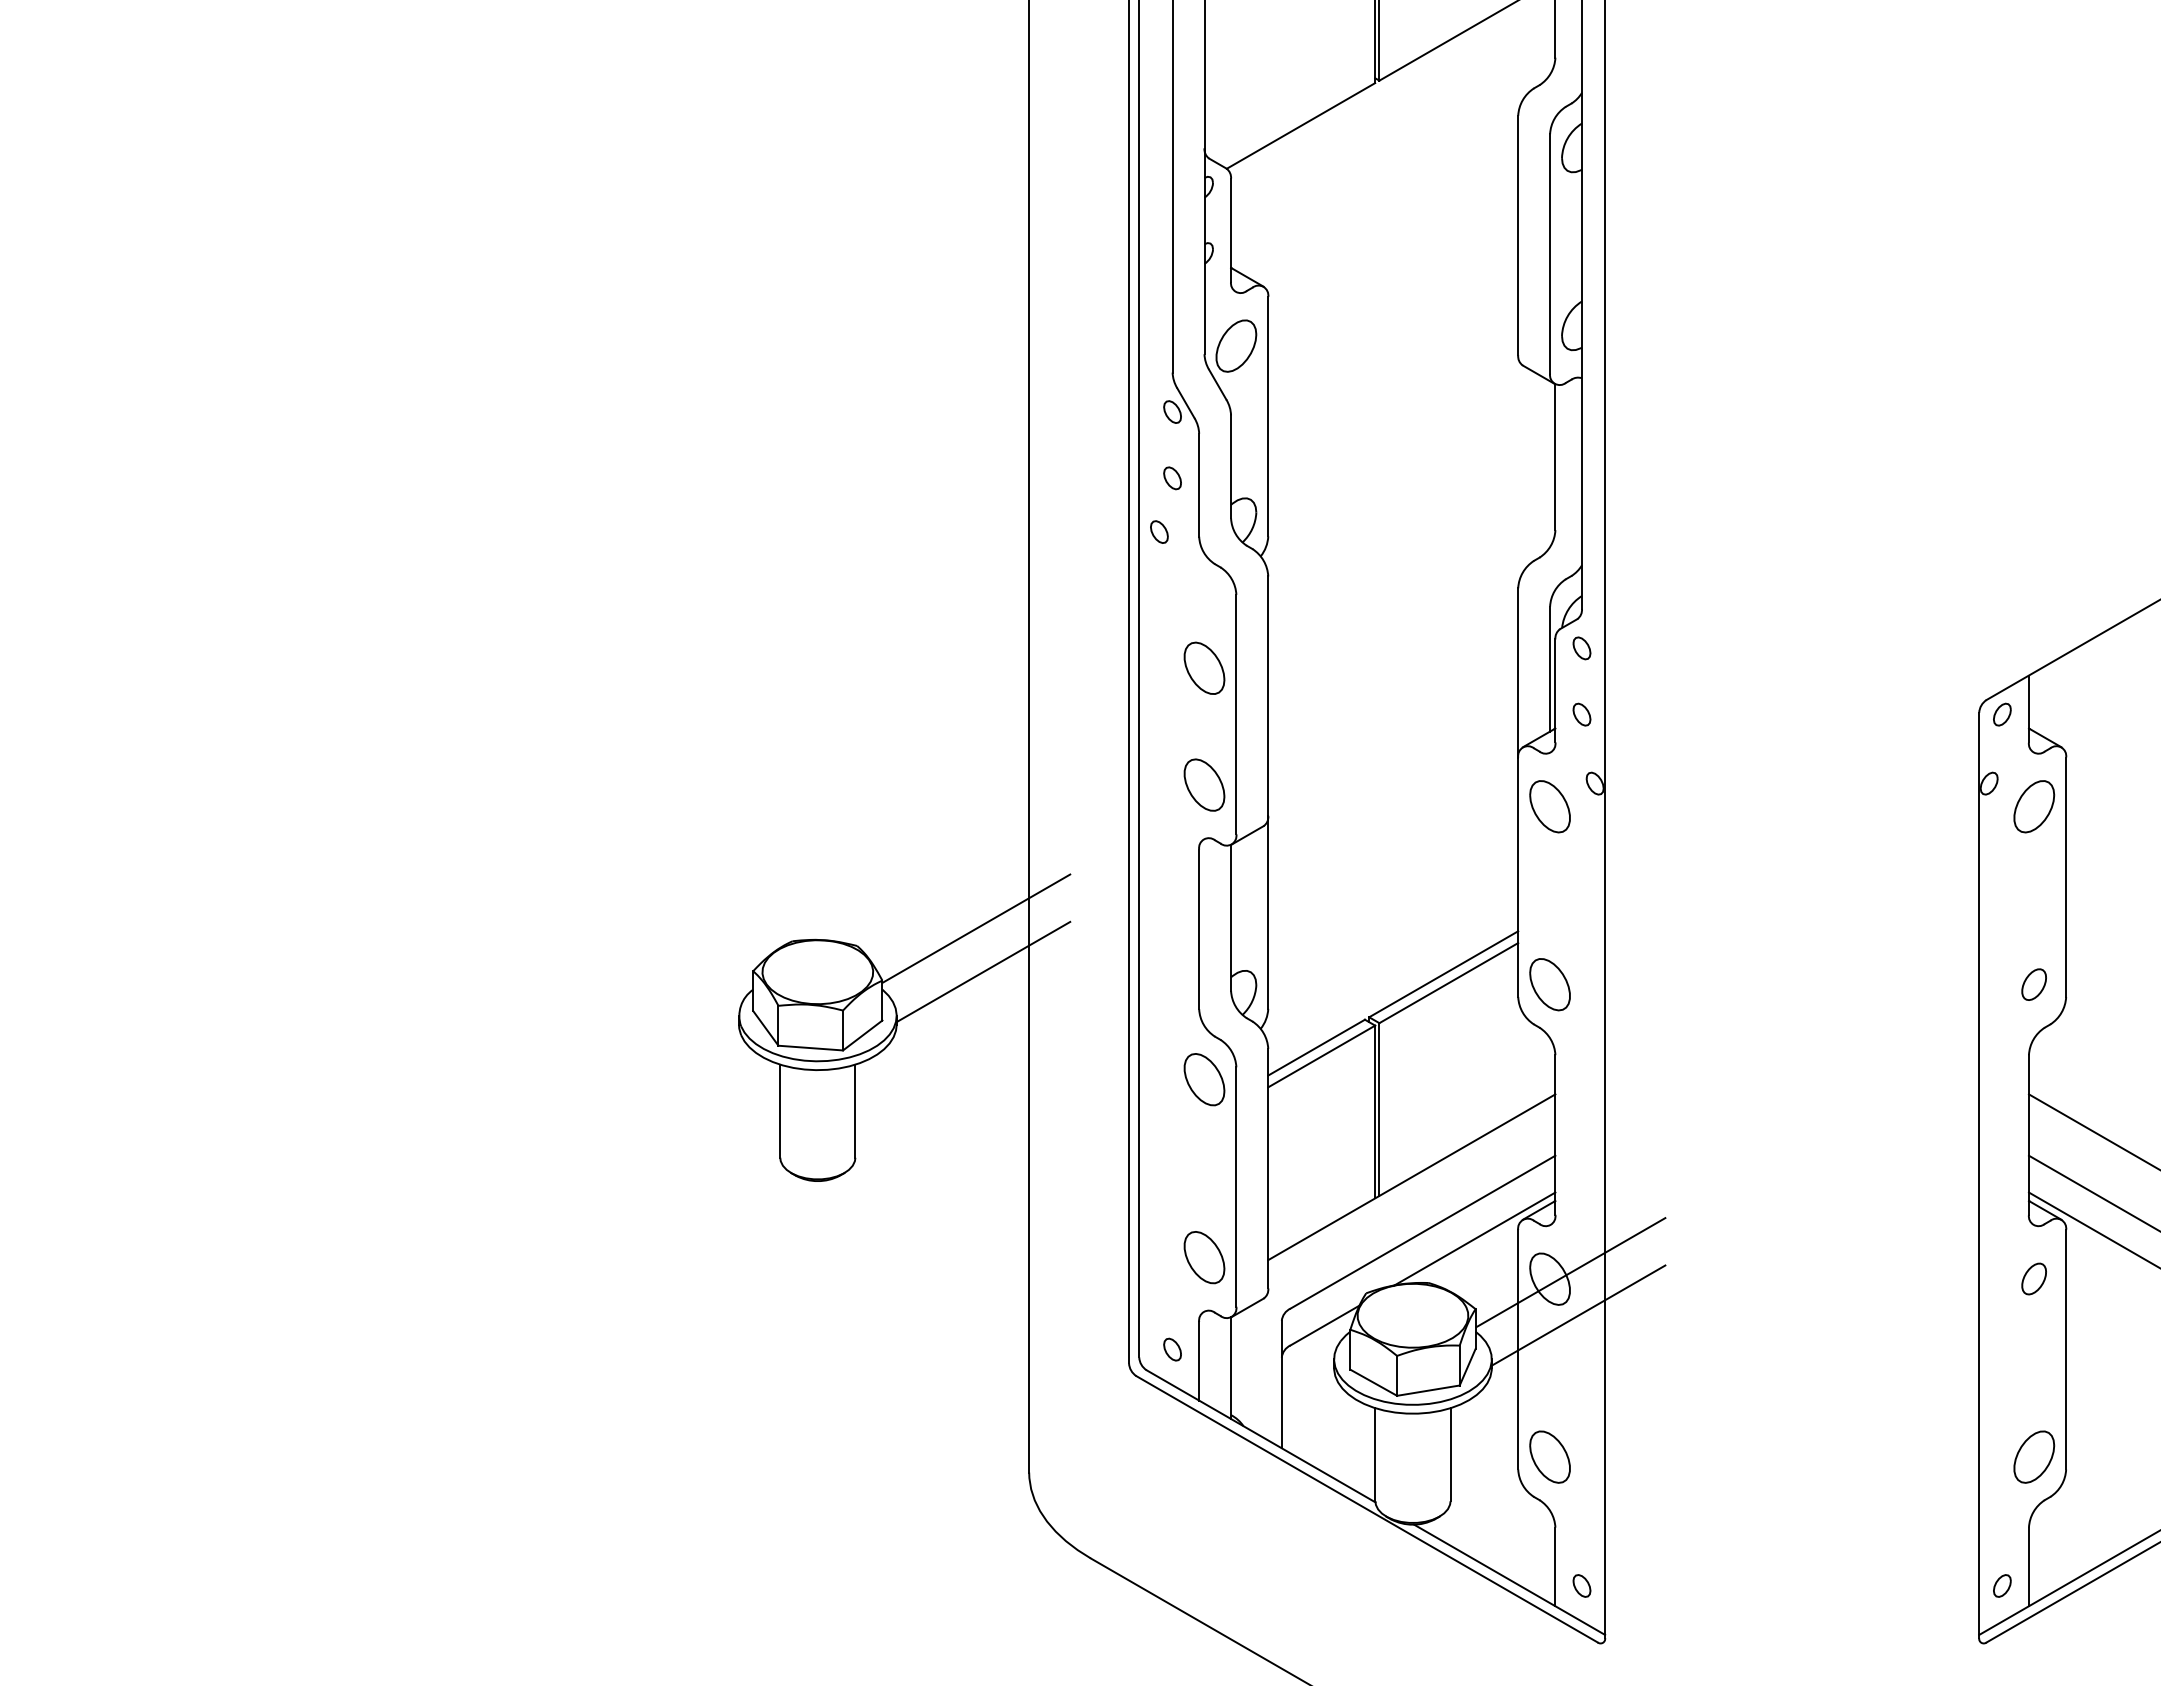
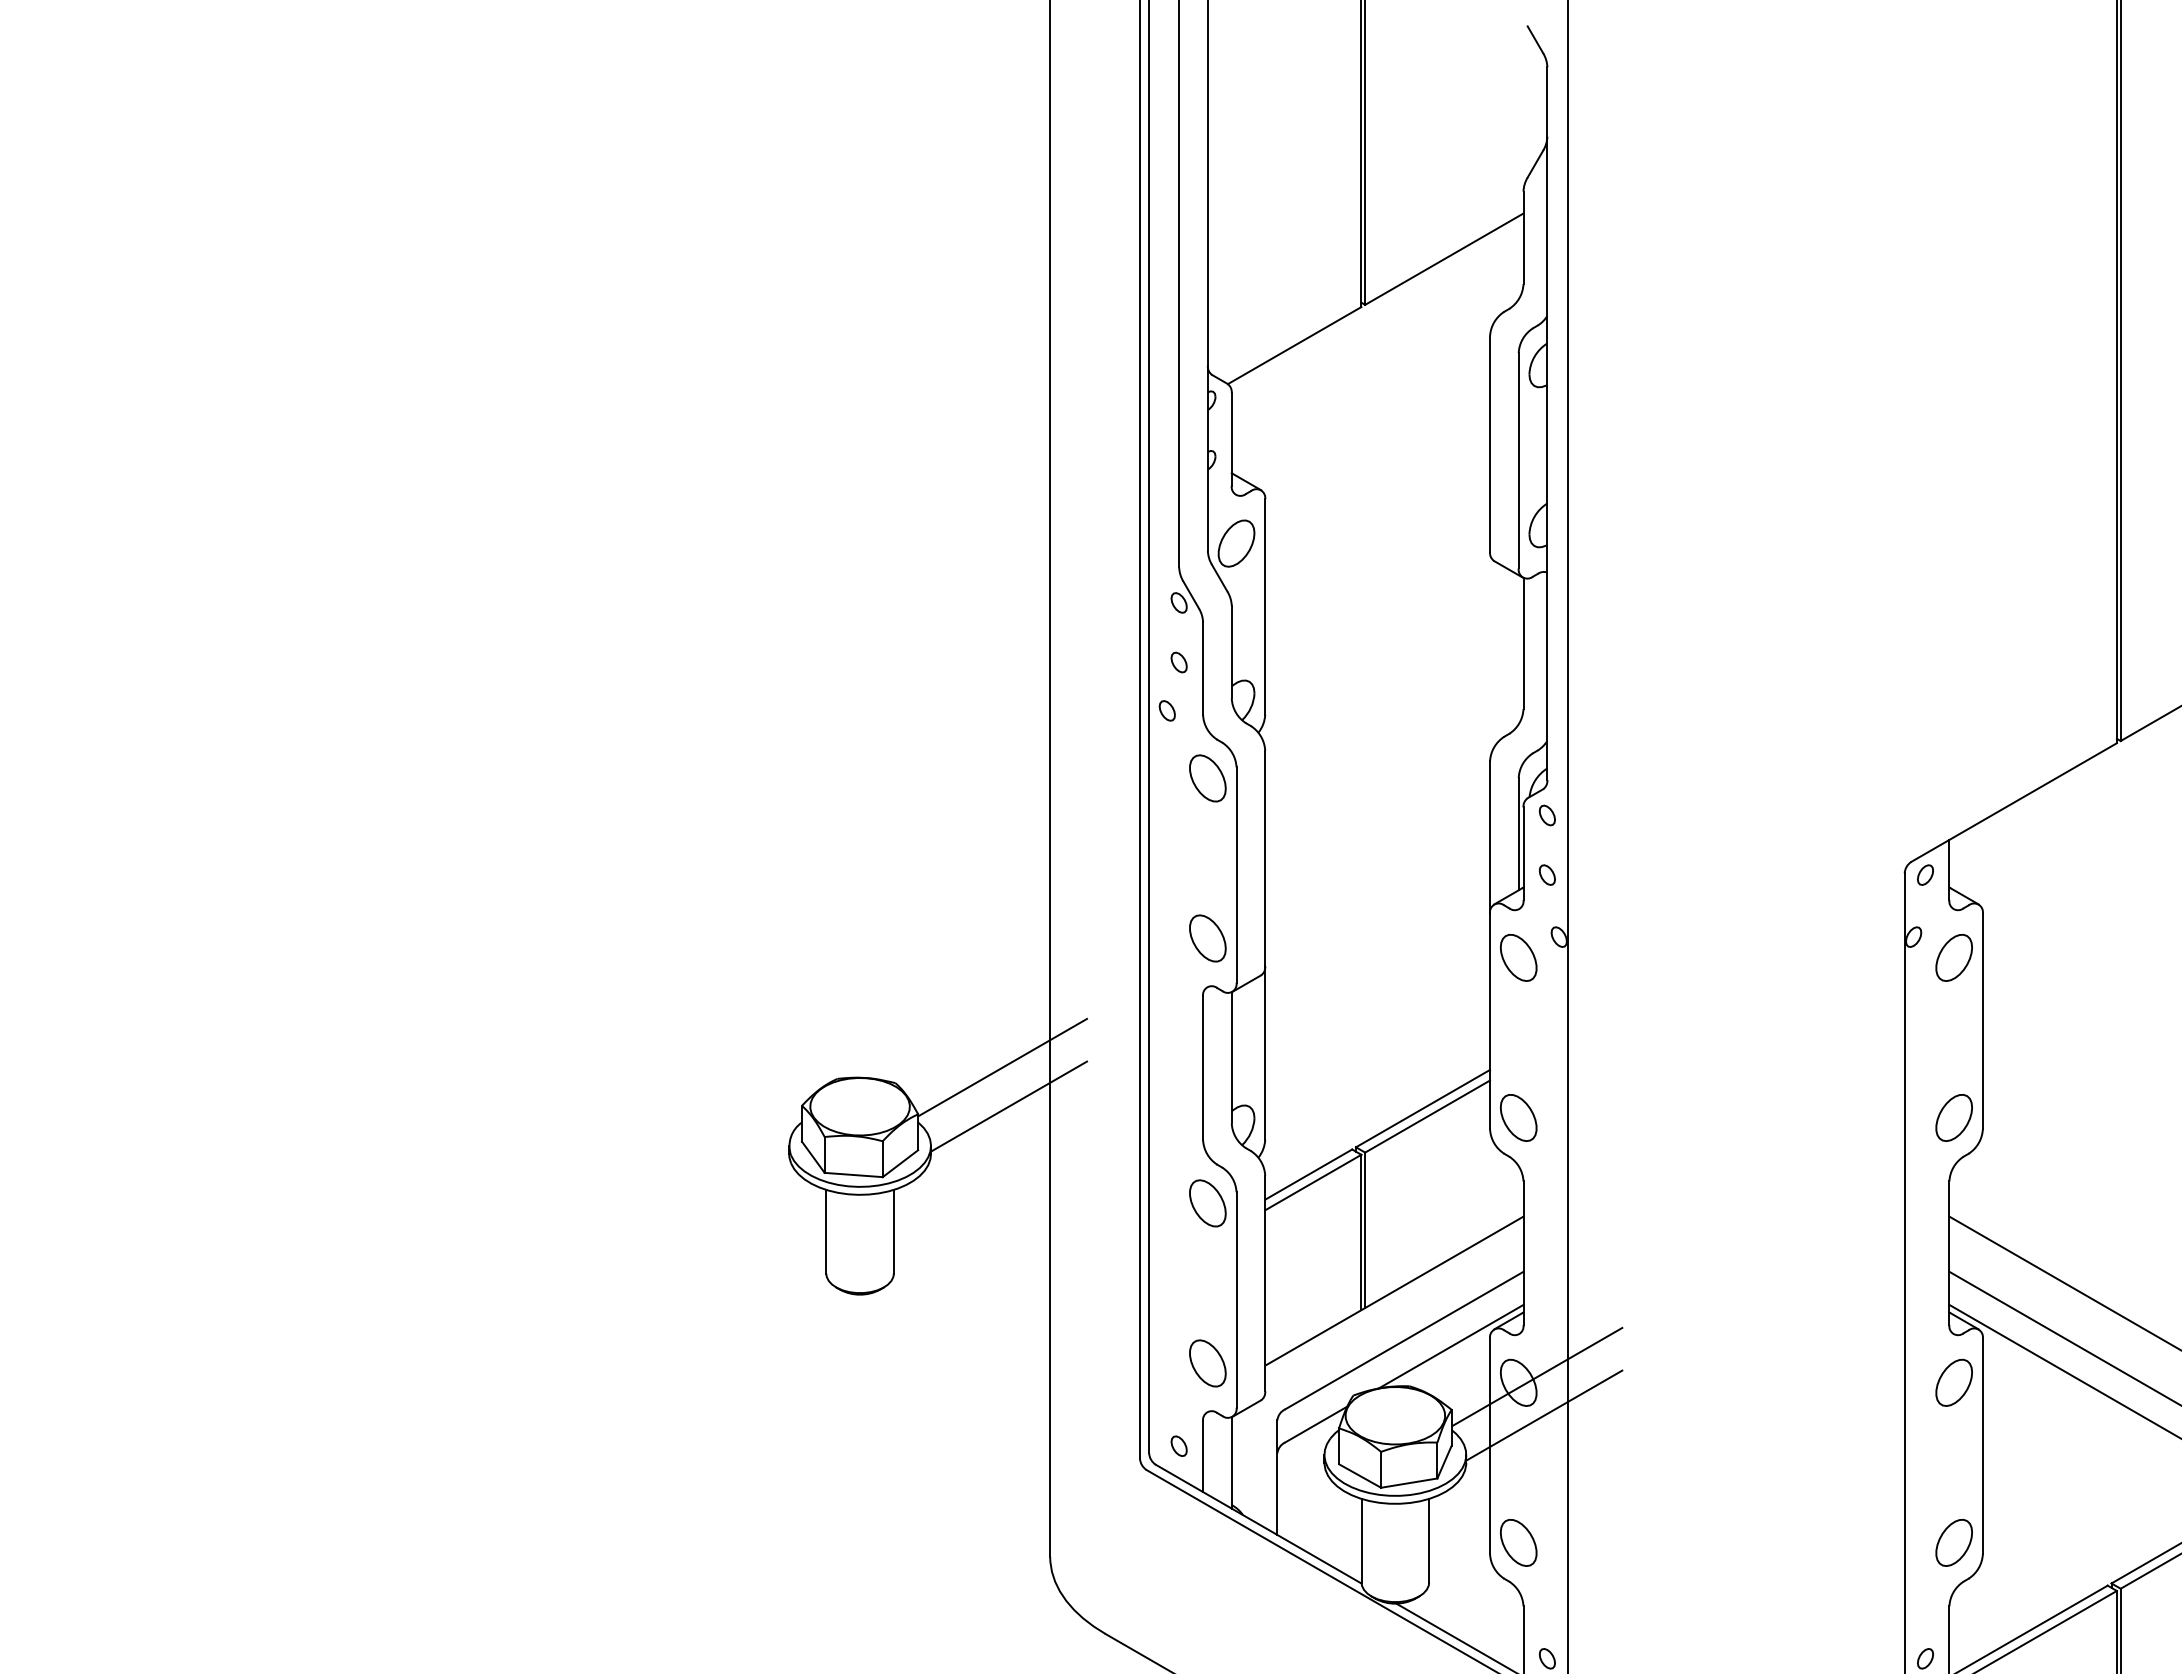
part: (1204, 668) -> (1207, 778), moved
part: (2033, 984) -> (1953, 1117), size x1.67
part: (2033, 1278) -> (1953, 1382), size x1.67

